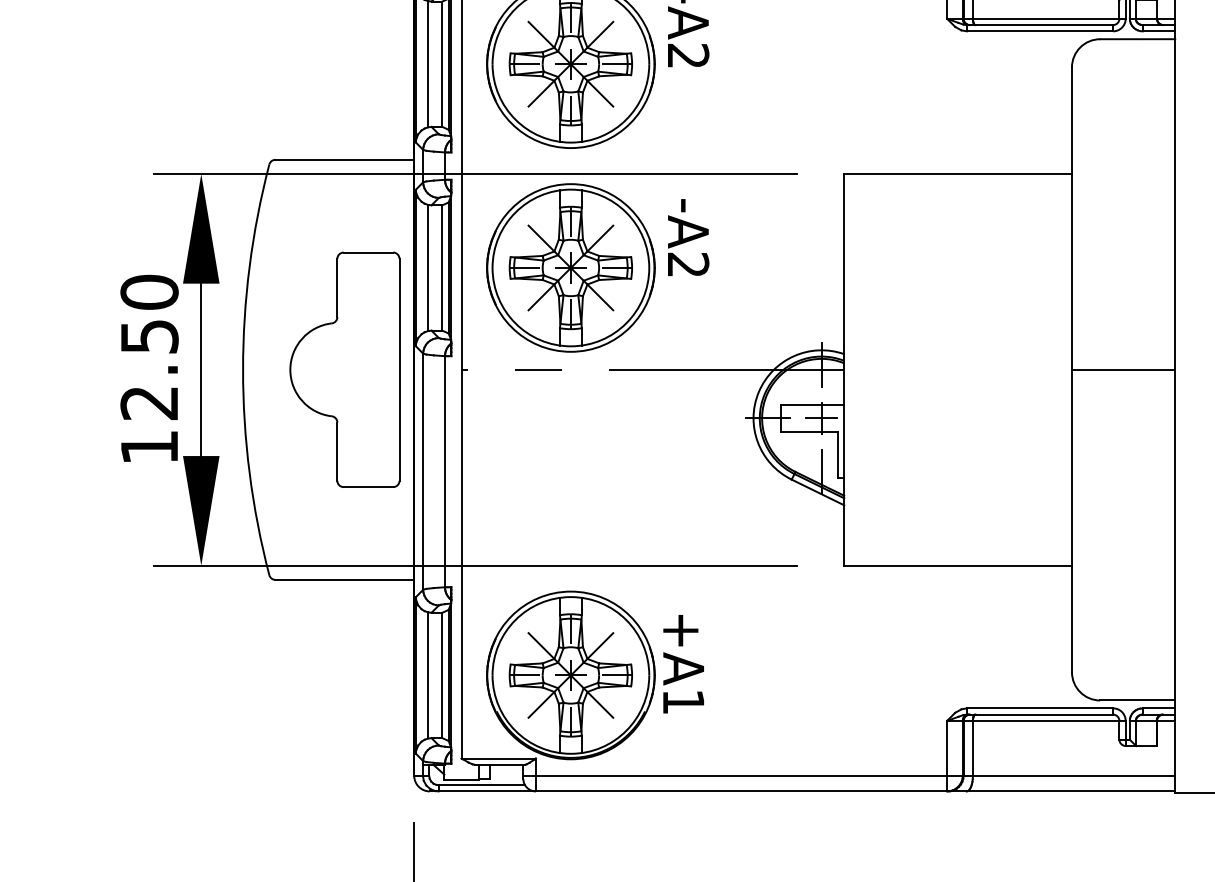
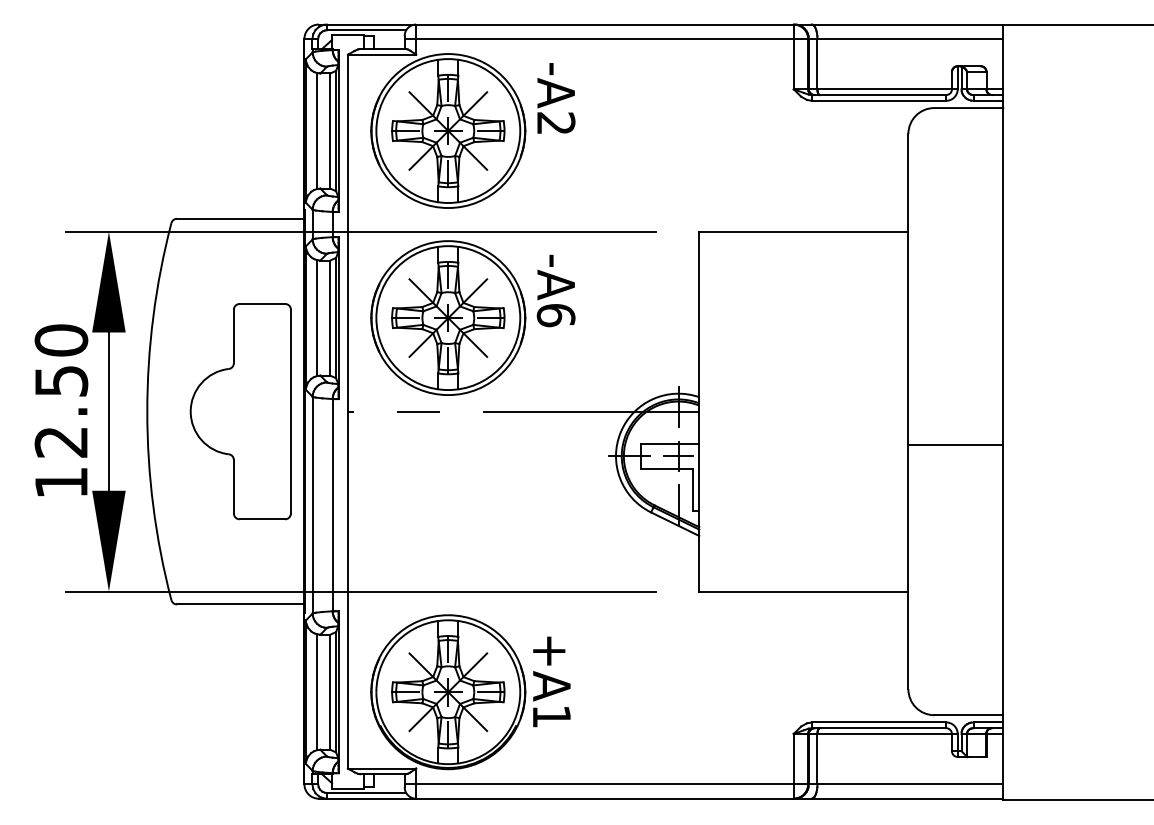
text: (687, 265) -> (555, 315), -A2 -> -A6
line: (1123, 369) -> (955, 444), moved

